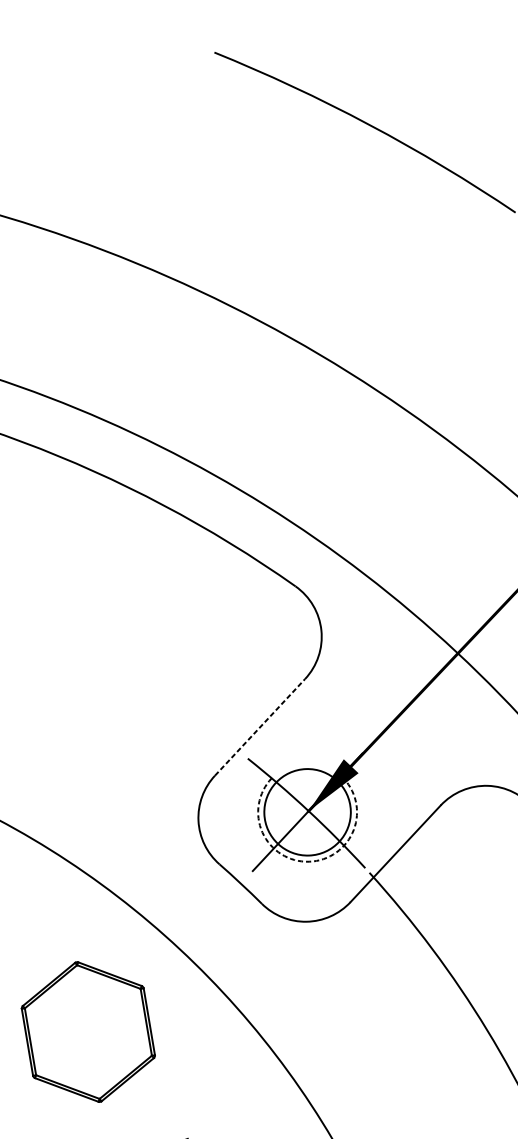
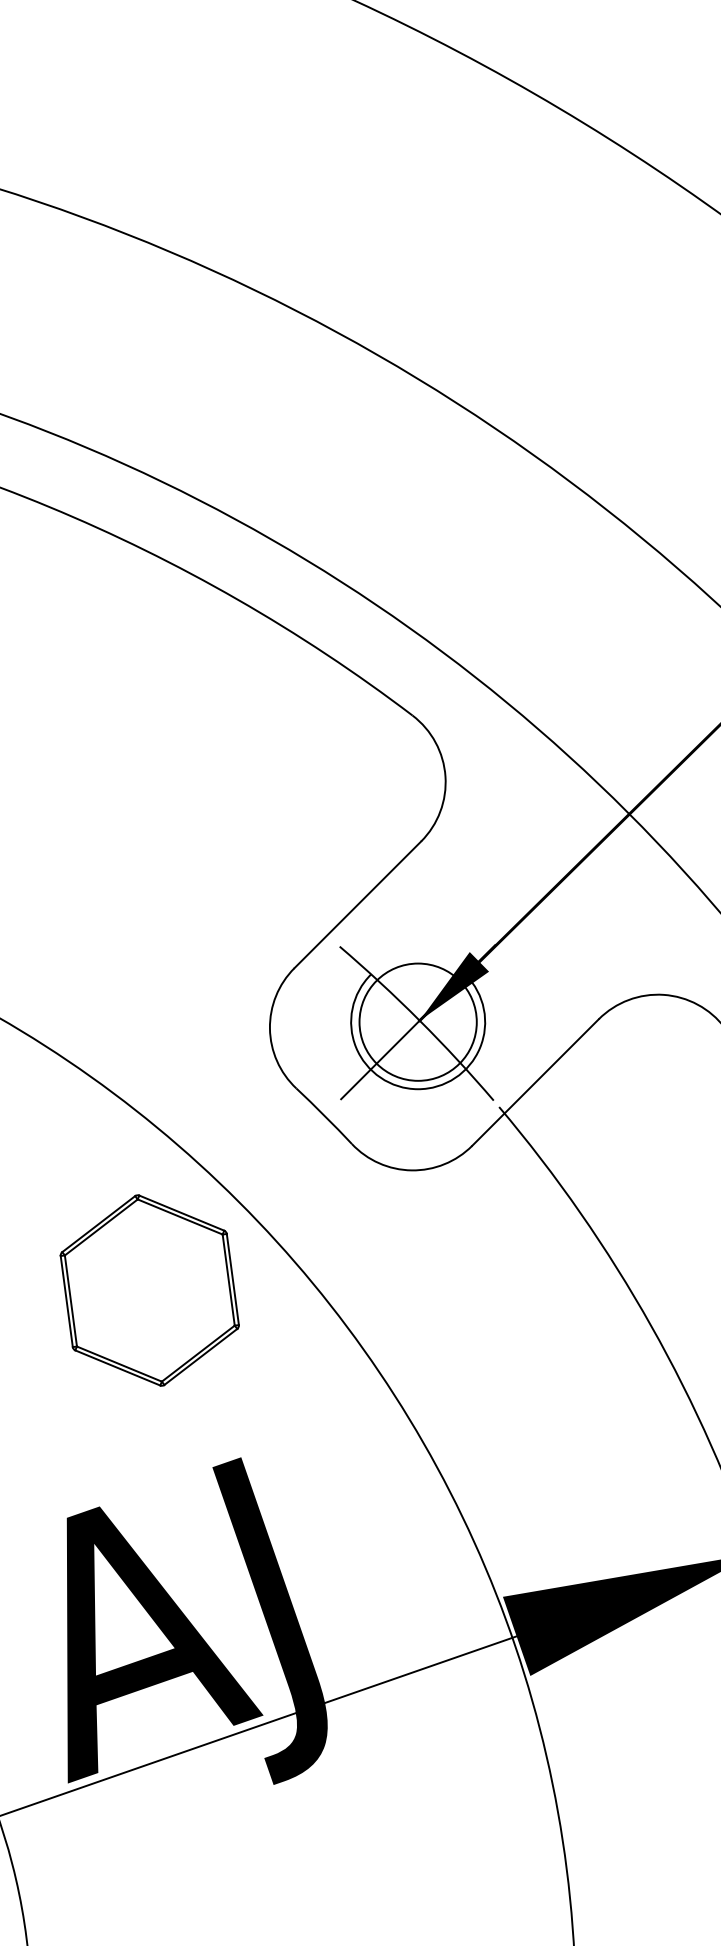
line: (259, 727) -> (357, 904), dashed -> solid
arc: (308, 861) -> (417, 1089), dashed -> solid
part: (88, 1032) -> (149, 1290), moved

